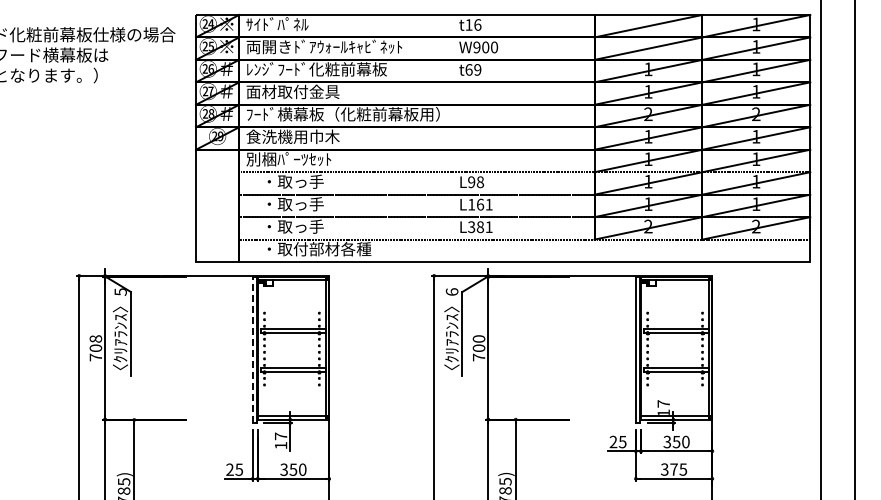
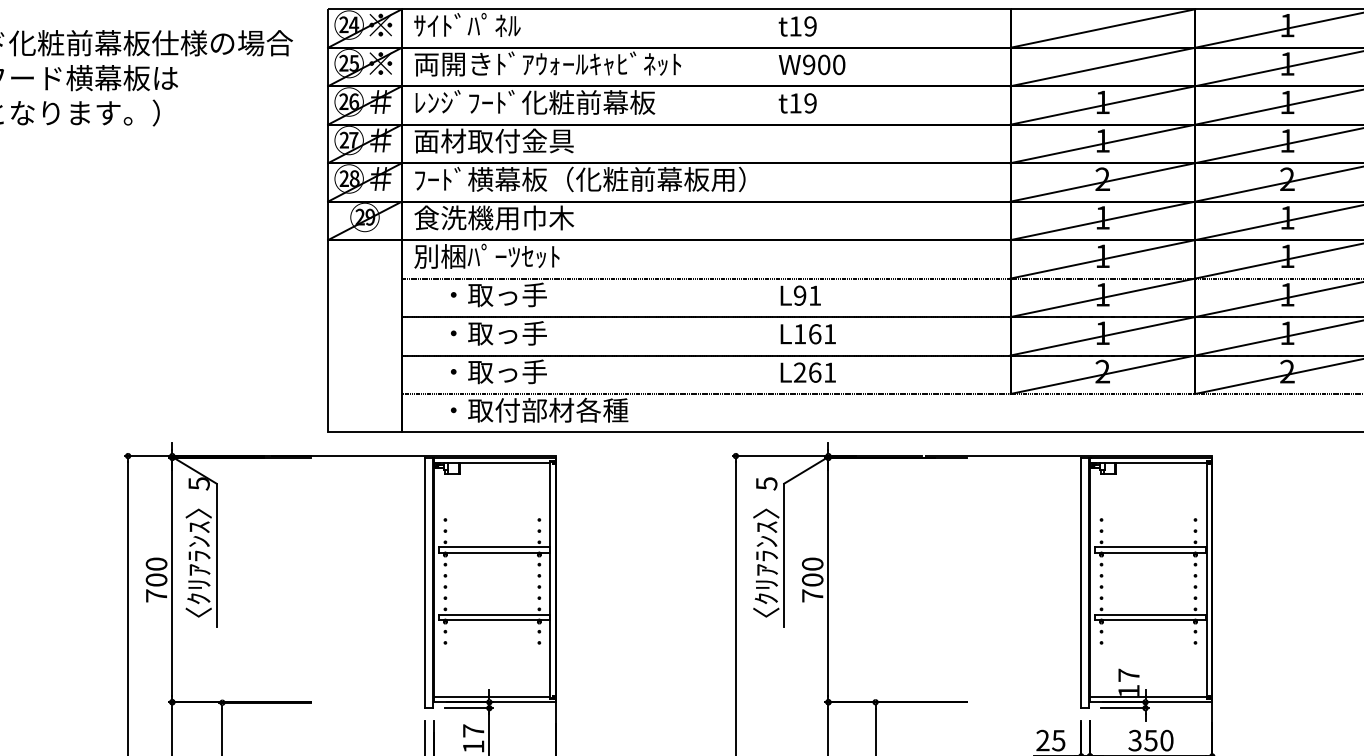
text: (477, 24) -> (810, 25), t16 -> t19
text: (468, 69) -> (794, 102), t69 -> t19
text: (480, 182) -> (815, 296), L98 -> L91
text: (476, 227) -> (808, 373), L381 -> L261
text: (451, 291) -> (765, 482), 6 -> 5
text: (95, 338) -> (155, 563), 708 -> 700
line: (252, 349) -> (424, 582), dashed -> solid

